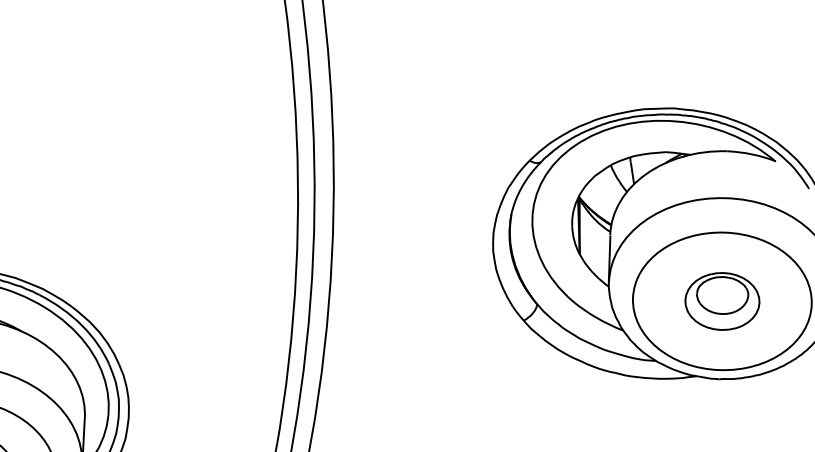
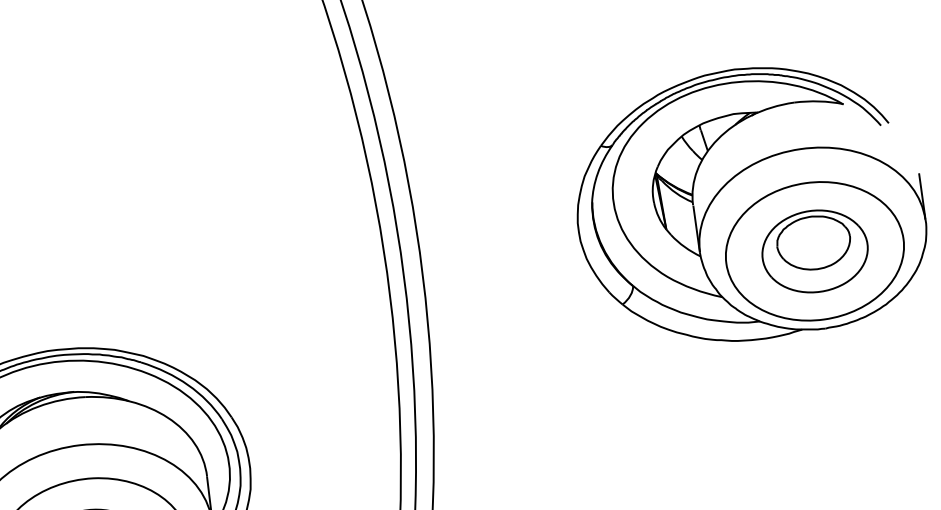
part: (721, 301) -> (814, 251), size x1.43

